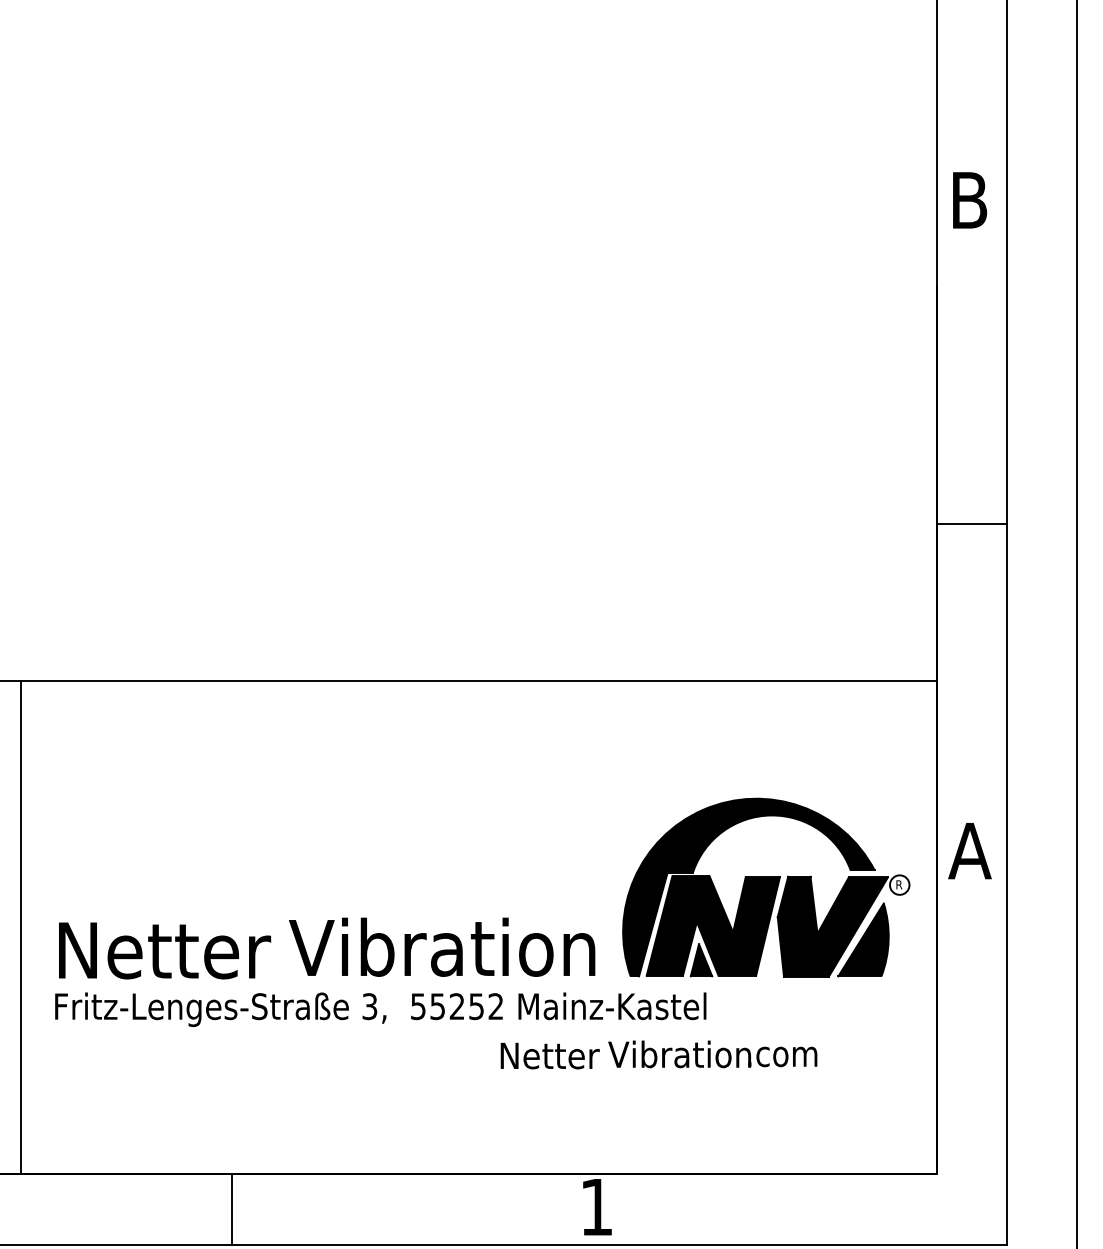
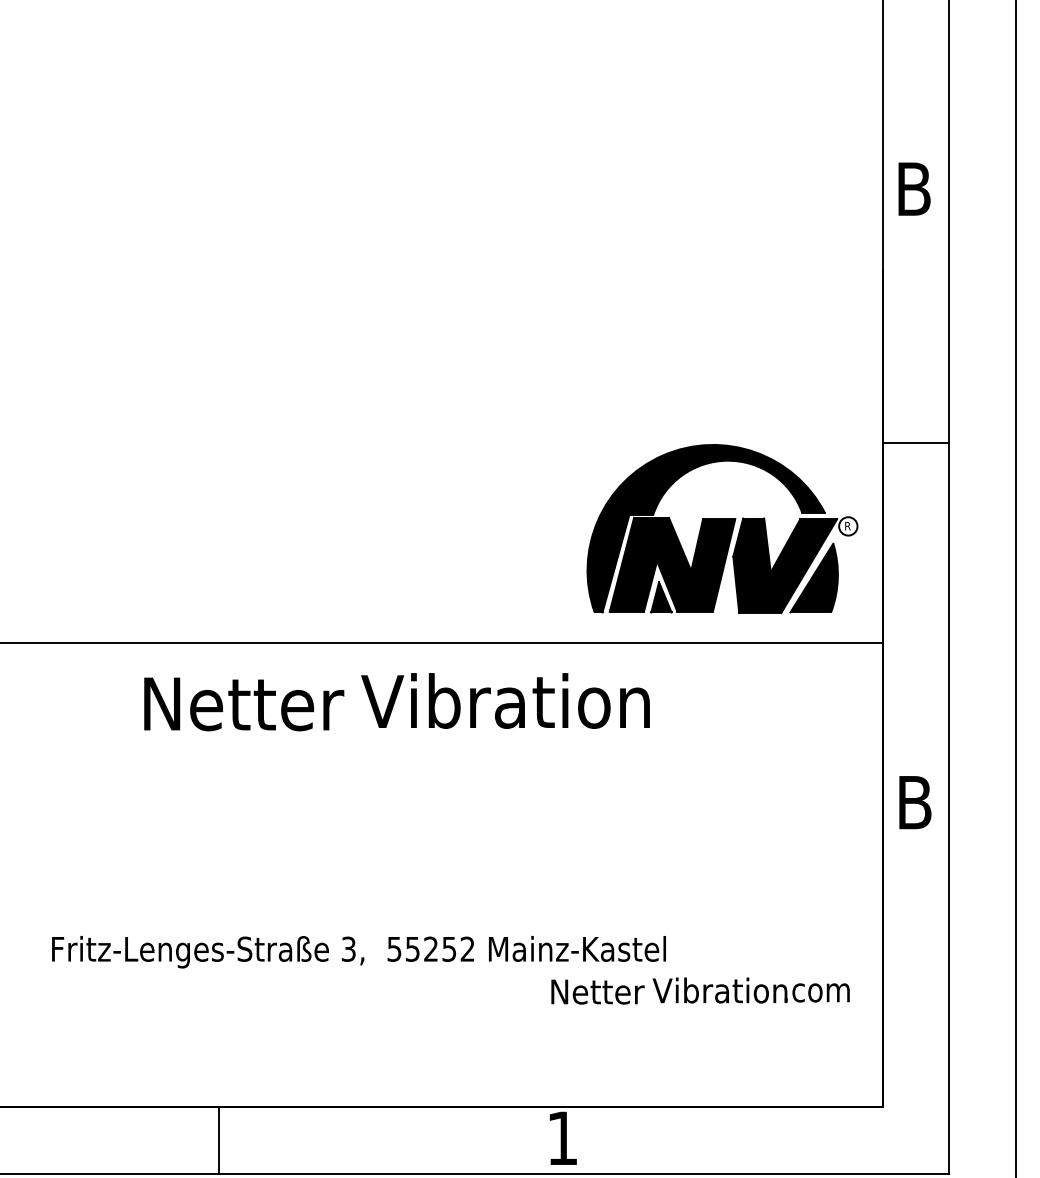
line: (971, 523) -> (915, 442), moved
text: (969, 851) -> (914, 803), A -> B
part: (766, 887) -> (722, 528), moved
line: (20, 927) -> (19, 874), removed
text: (327, 948) -> (397, 702), moved
text: (658, 1054) -> (700, 990), moved

